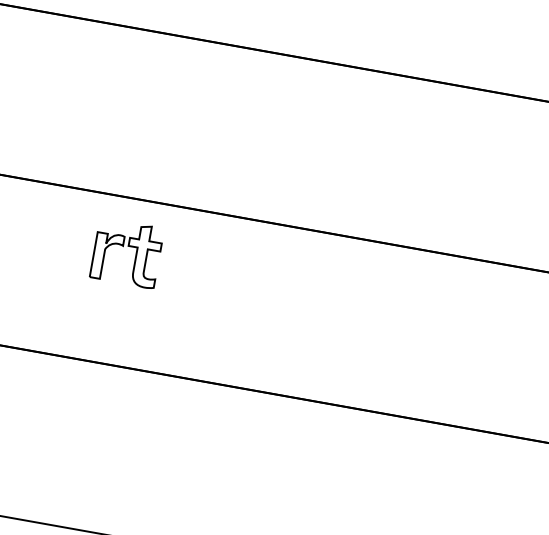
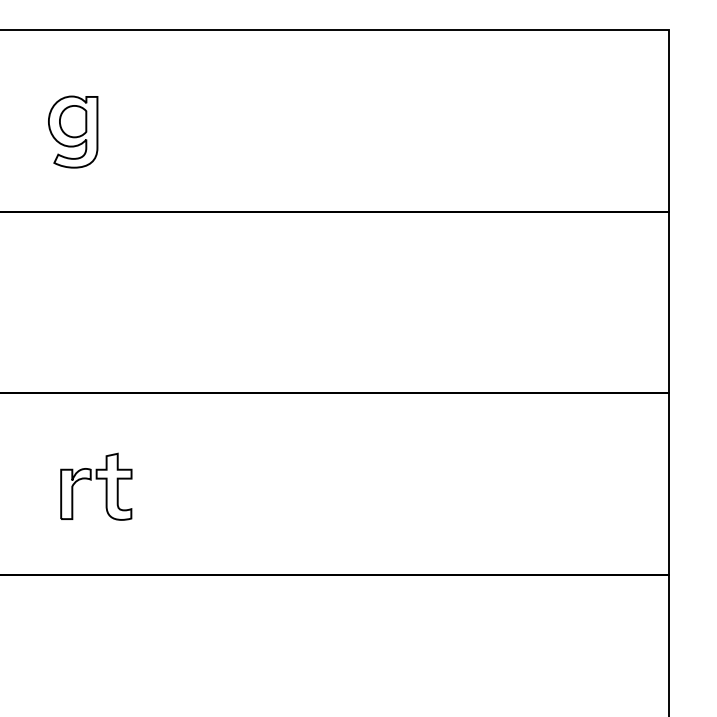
part: (128, 246) -> (96, 479), moved

